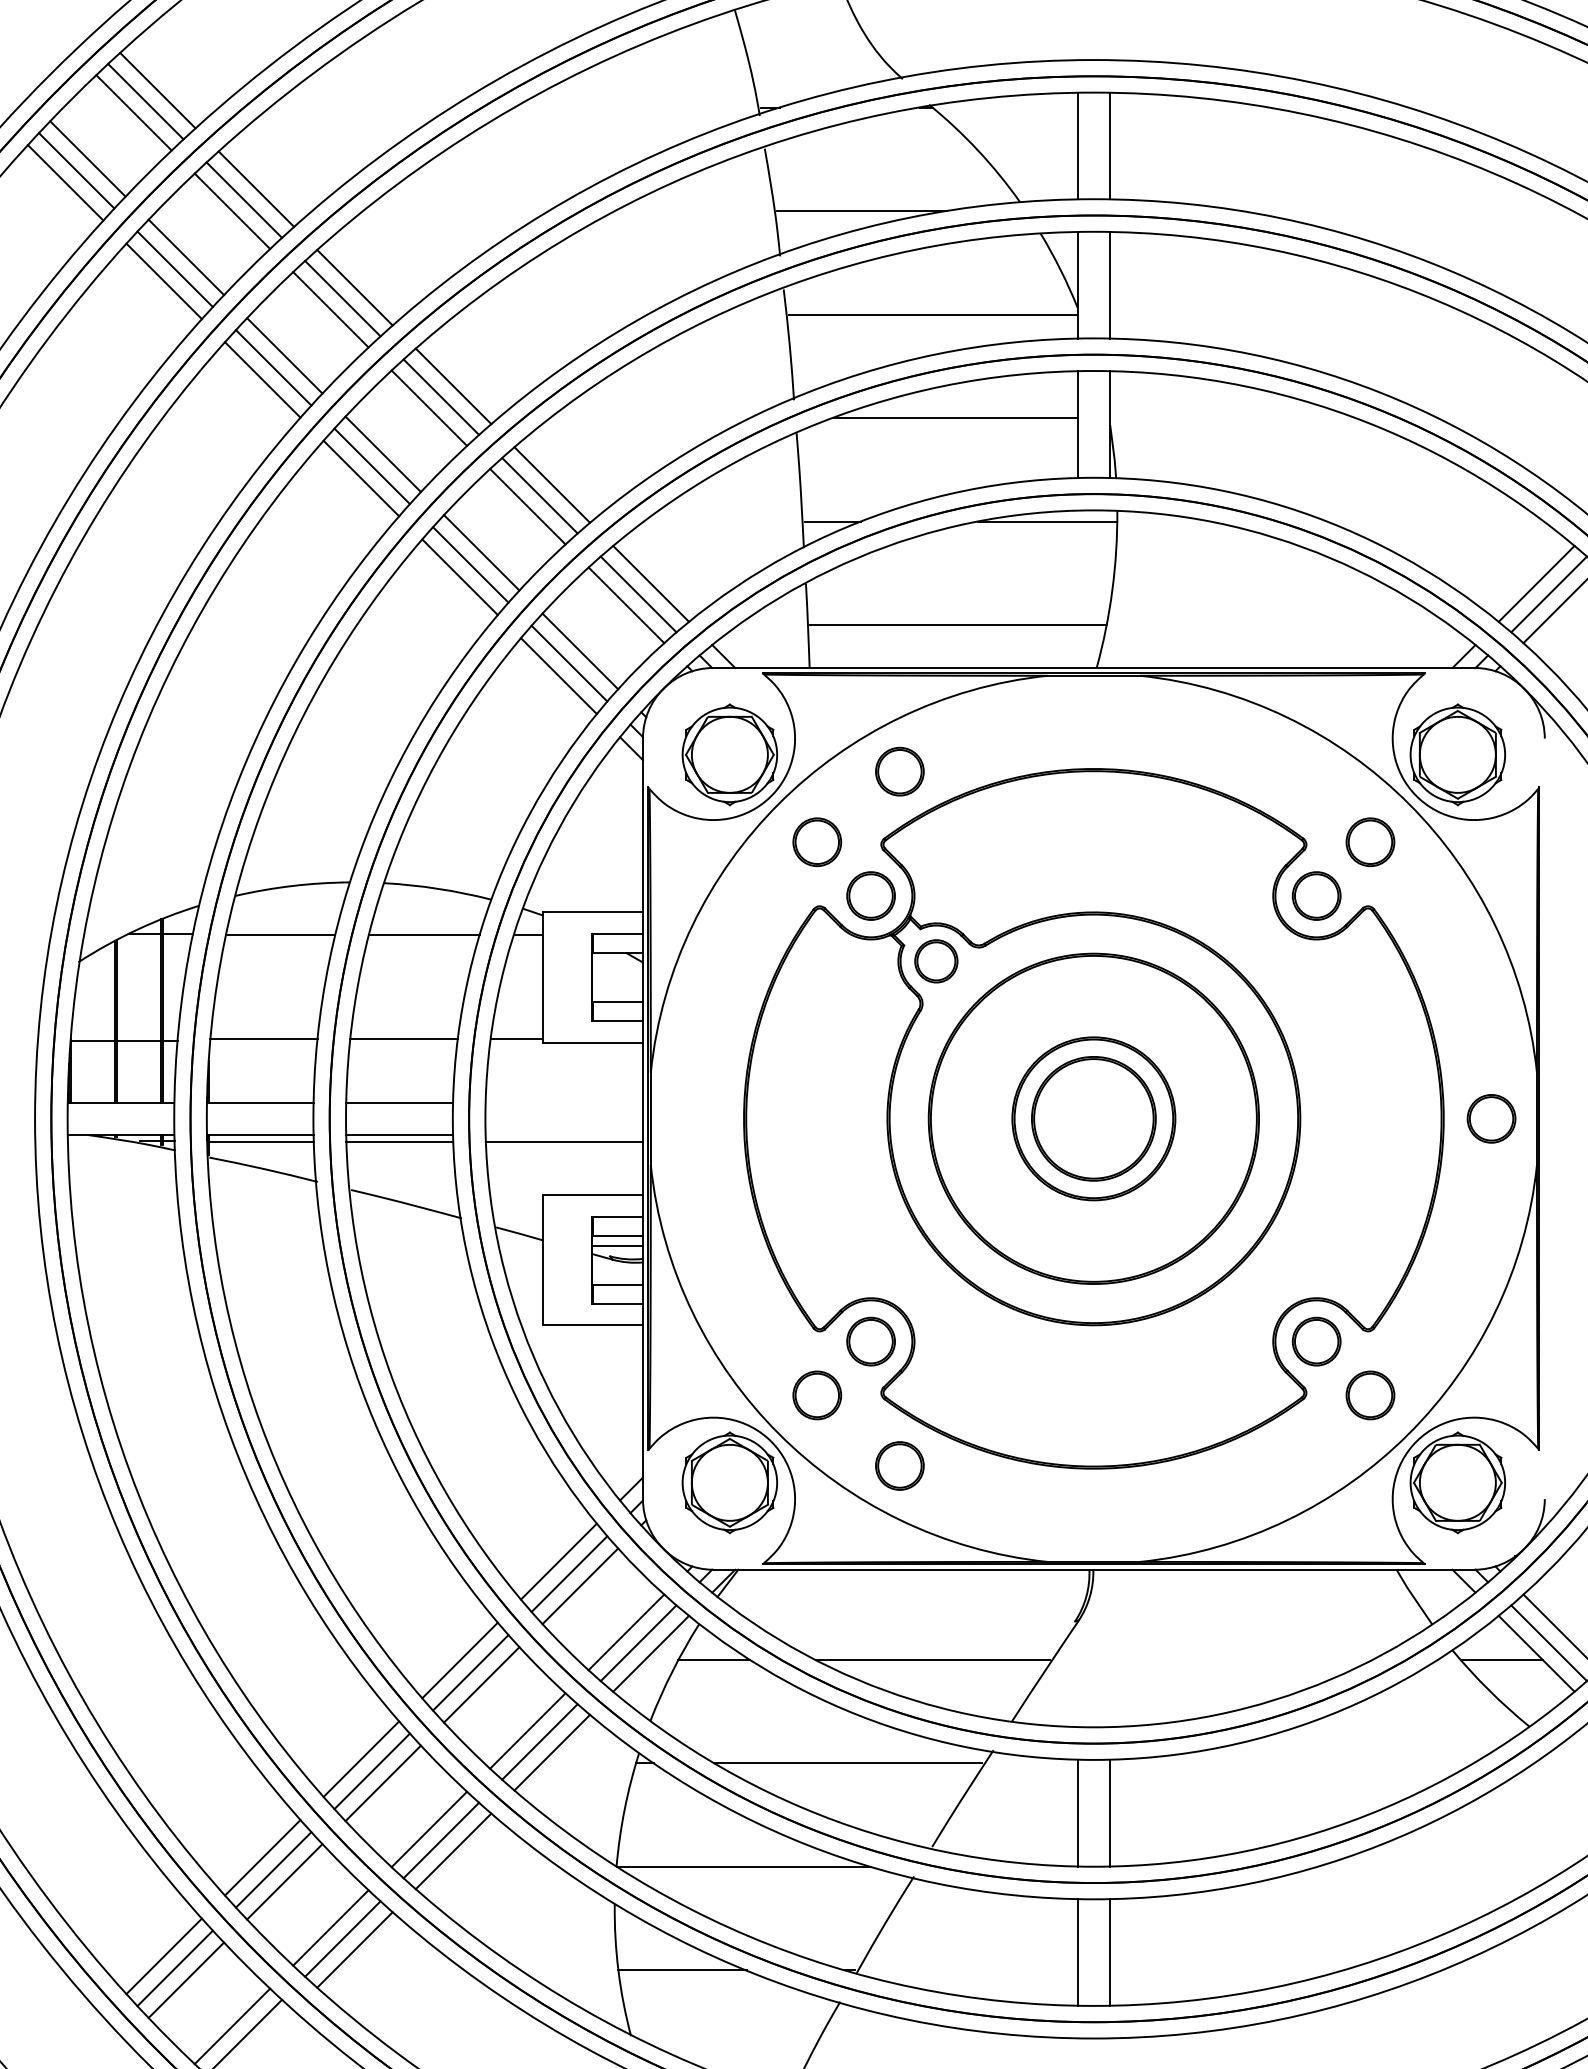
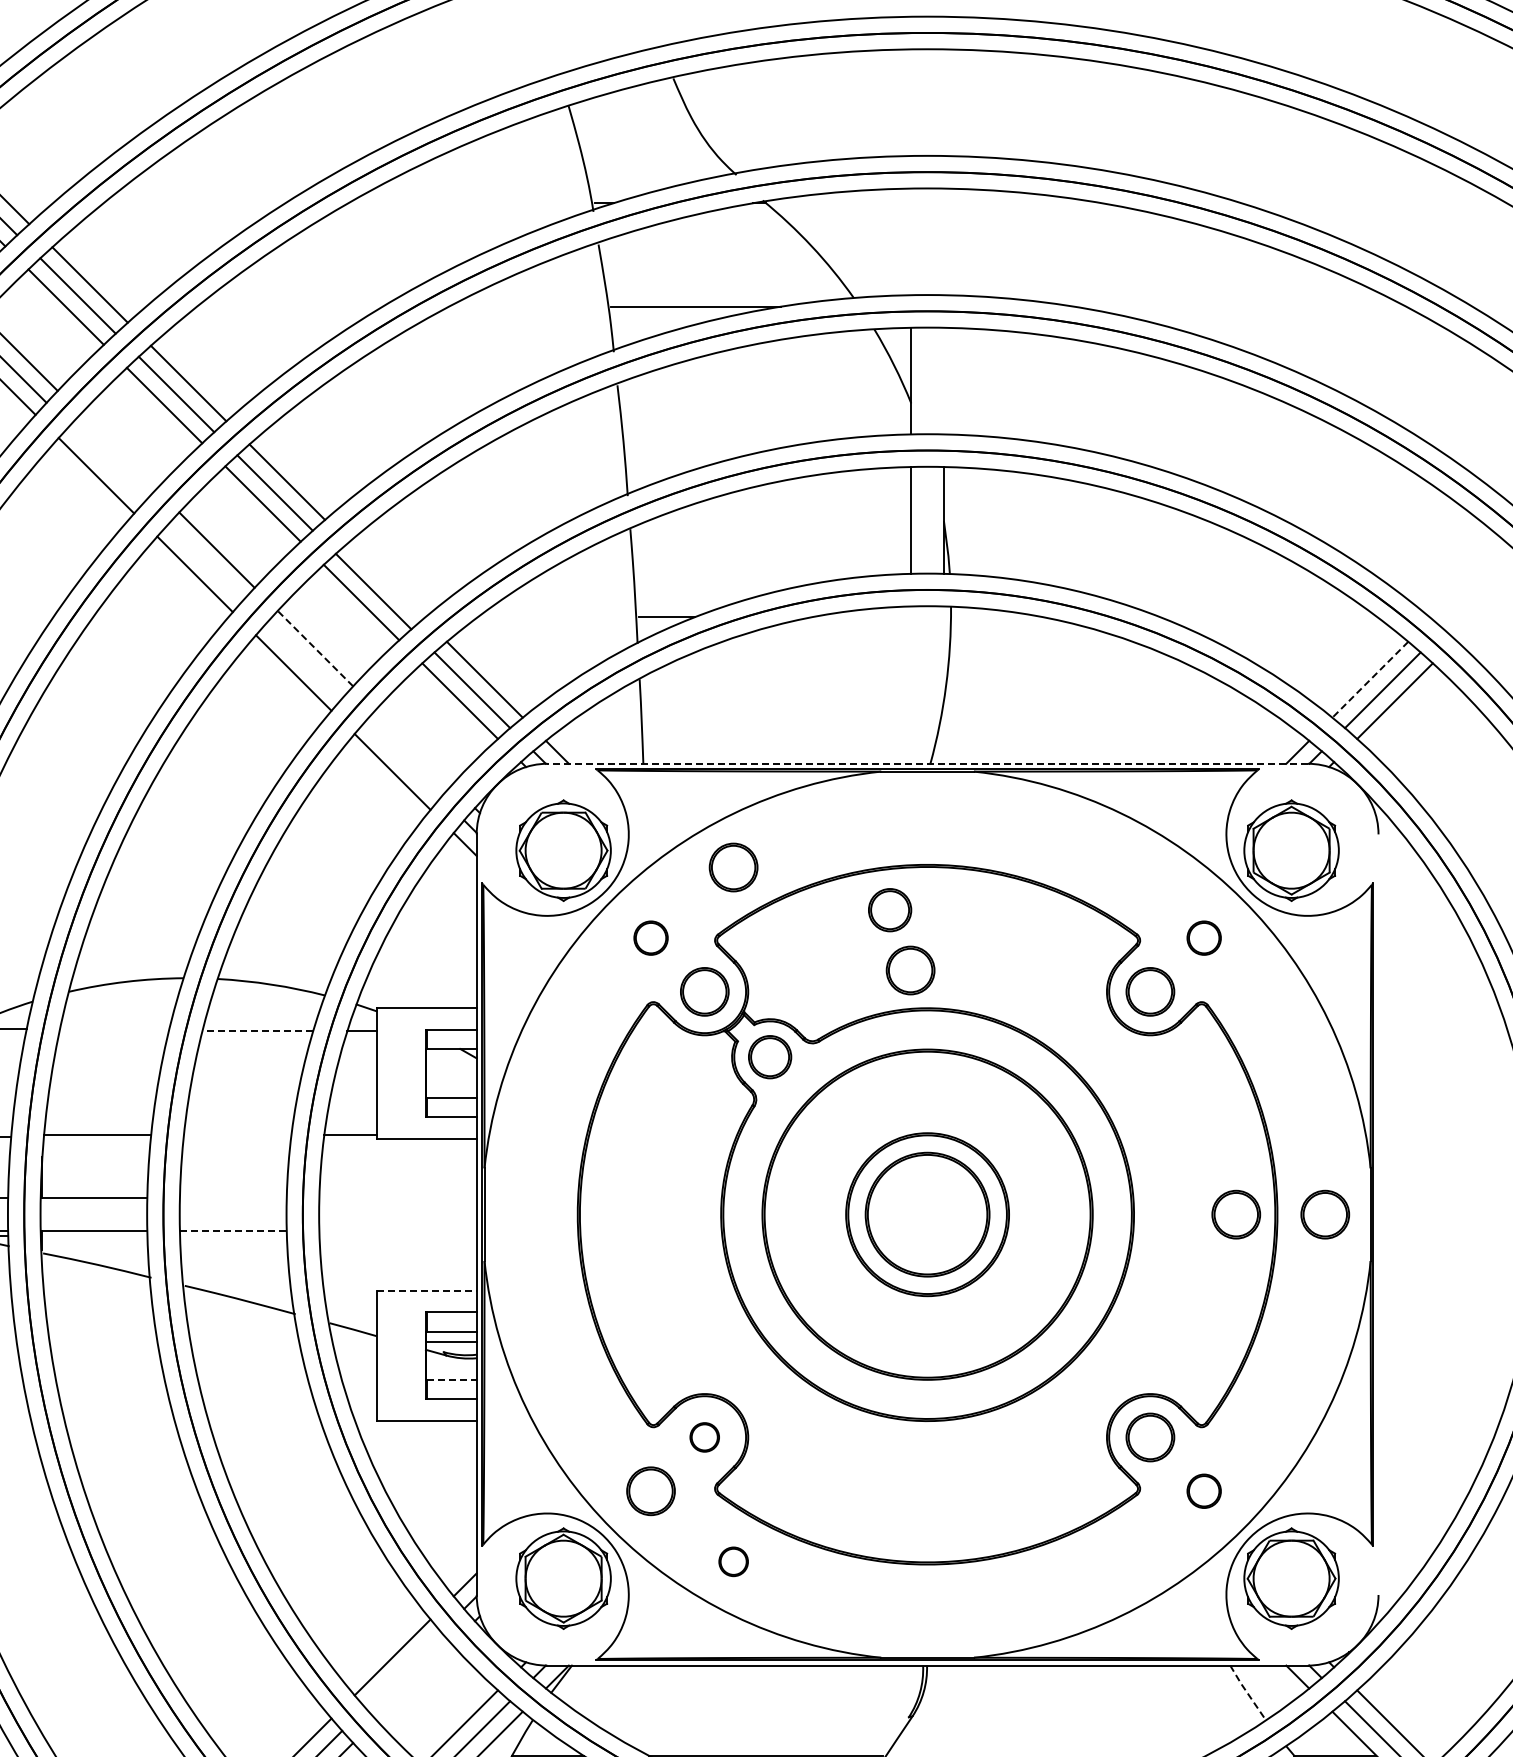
line: (1077, 145) -> (911, 241), removed
line: (1110, 145) -> (944, 241), removed
line: (1110, 284) -> (944, 380), removed
line: (933, 314) -> (767, 410), removed
line: (284, 355) -> (118, 451), removed
line: (273, 367) -> (107, 463), removed
line: (954, 418) -> (788, 514), removed
line: (371, 466) -> (205, 562), removed
line: (552, 484) -> (386, 580), removed
line: (1047, 521) -> (881, 617), removed
line: (481, 552) -> (315, 648), solid -> dashed
line: (470, 564) -> (304, 660), removed
line: (1536, 583) -> (1370, 679), solid -> dashed
line: (958, 625) -> (792, 721), removed
line: (580, 651) -> (414, 747), removed
line: (569, 663) -> (403, 759), removed
line: (1093, 667) -> (927, 763), solid -> dashed
part: (1056, 814) -> (890, 910), added
part: (817, 842) -> (651, 938), size x0.7
part: (1370, 842) -> (1204, 938), size x0.7
part: (1076, 874) -> (910, 970), added
line: (280, 935) -> (114, 1031), removed
line: (423, 935) -> (257, 1031), solid -> dashed
line: (403, 1038) -> (237, 1134), removed
line: (399, 1102) -> (233, 1198), removed
part: (1402, 1118) -> (1236, 1214), added
line: (400, 1135) -> (234, 1231), solid -> dashed
line: (260, 1142) -> (94, 1238), removed
line: (399, 1142) -> (233, 1238), removed
line: (563, 1142) -> (397, 1238), removed
line: (593, 1194) -> (427, 1290), solid -> dashed
line: (618, 1284) -> (452, 1380), solid -> dashed
part: (870, 1341) -> (704, 1437), size x0.6
part: (1370, 1395) -> (1204, 1491), size x0.7
part: (899, 1465) -> (733, 1561), size x0.6
line: (569, 1573) -> (403, 1669), removed
line: (580, 1586) -> (414, 1682), removed
line: (1413, 1597) -> (1247, 1693), solid -> dashed

